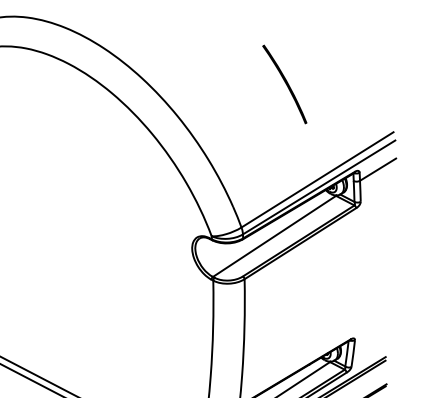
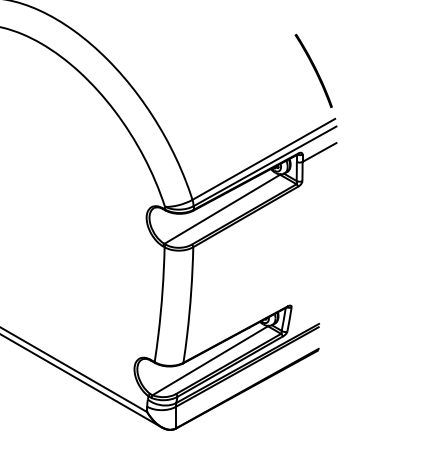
part: (284, 83) -> (313, 70), moved

